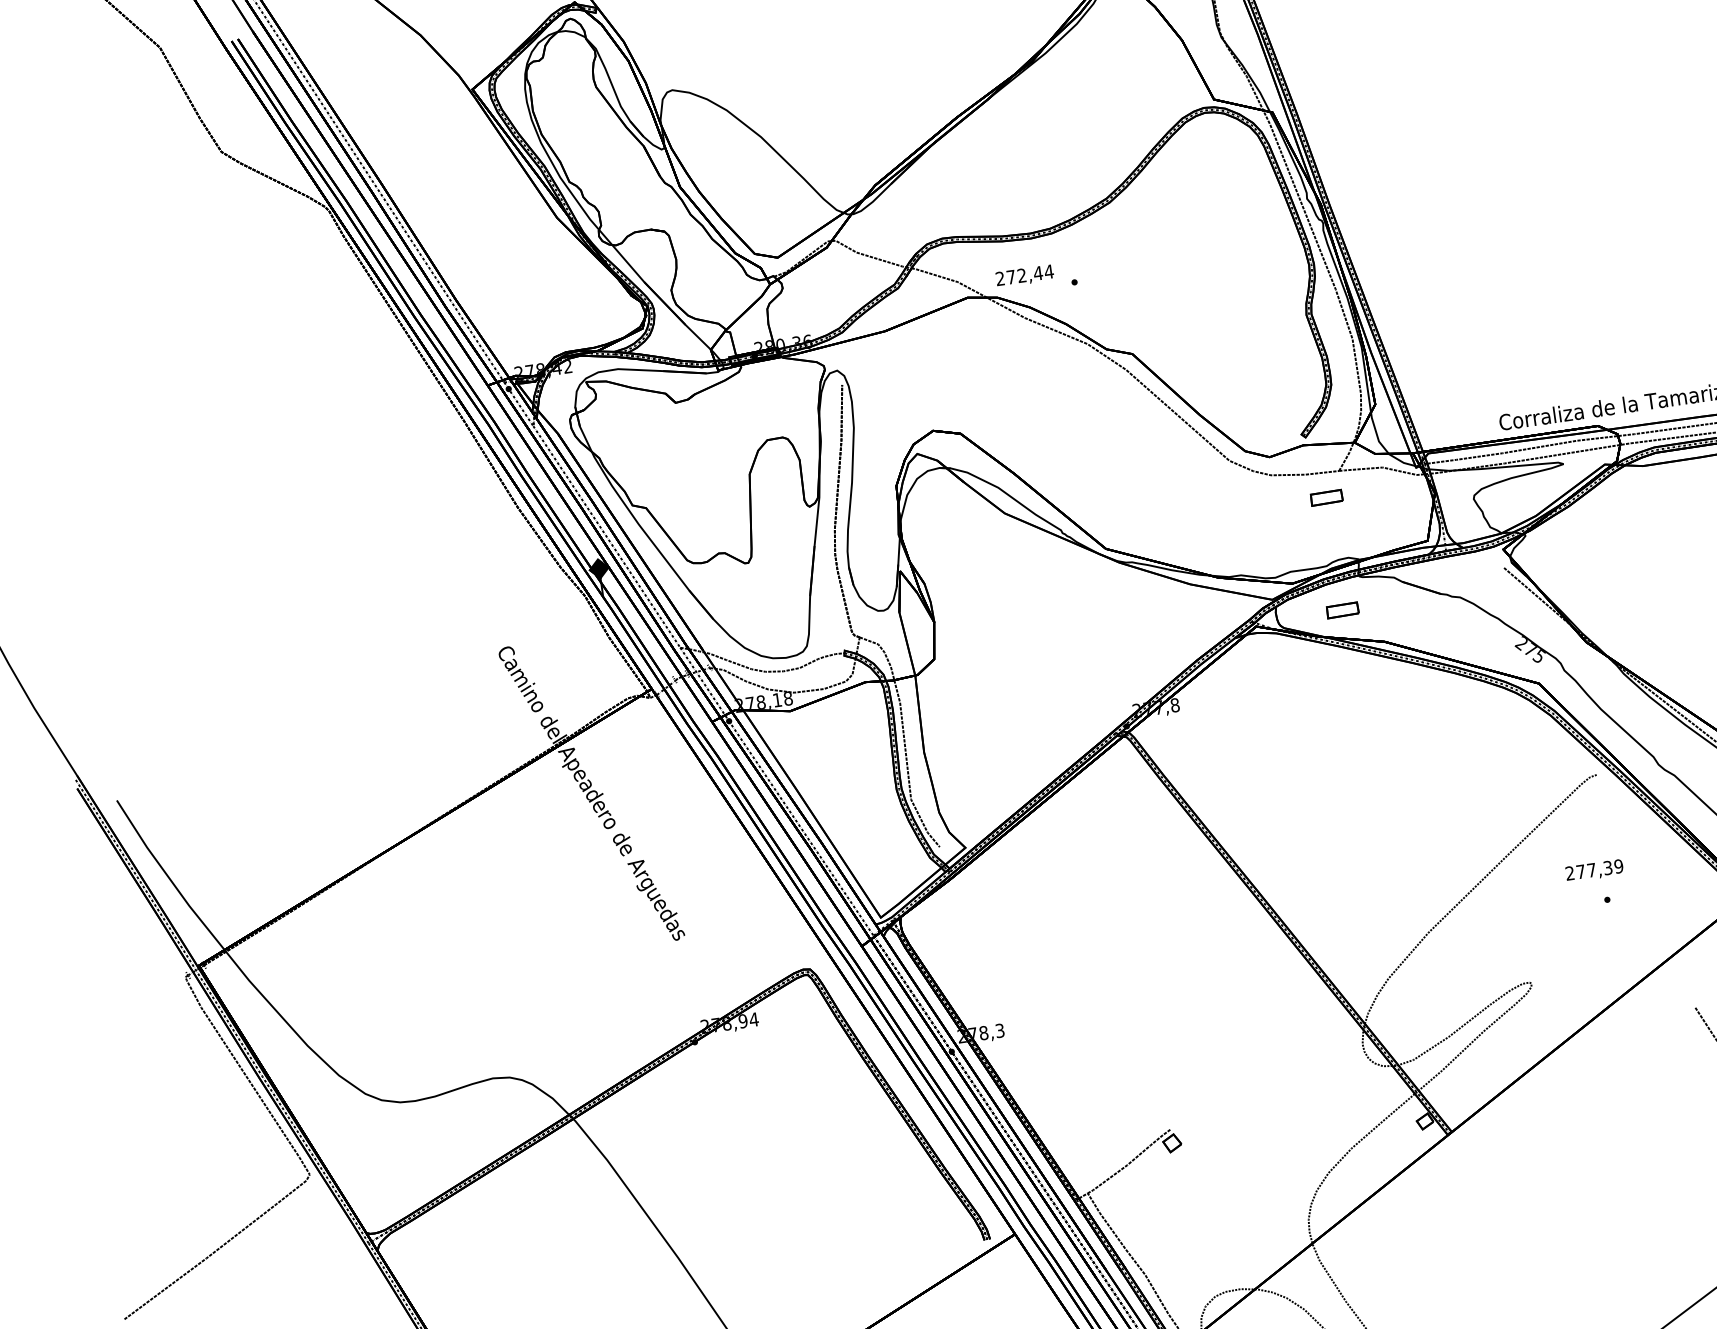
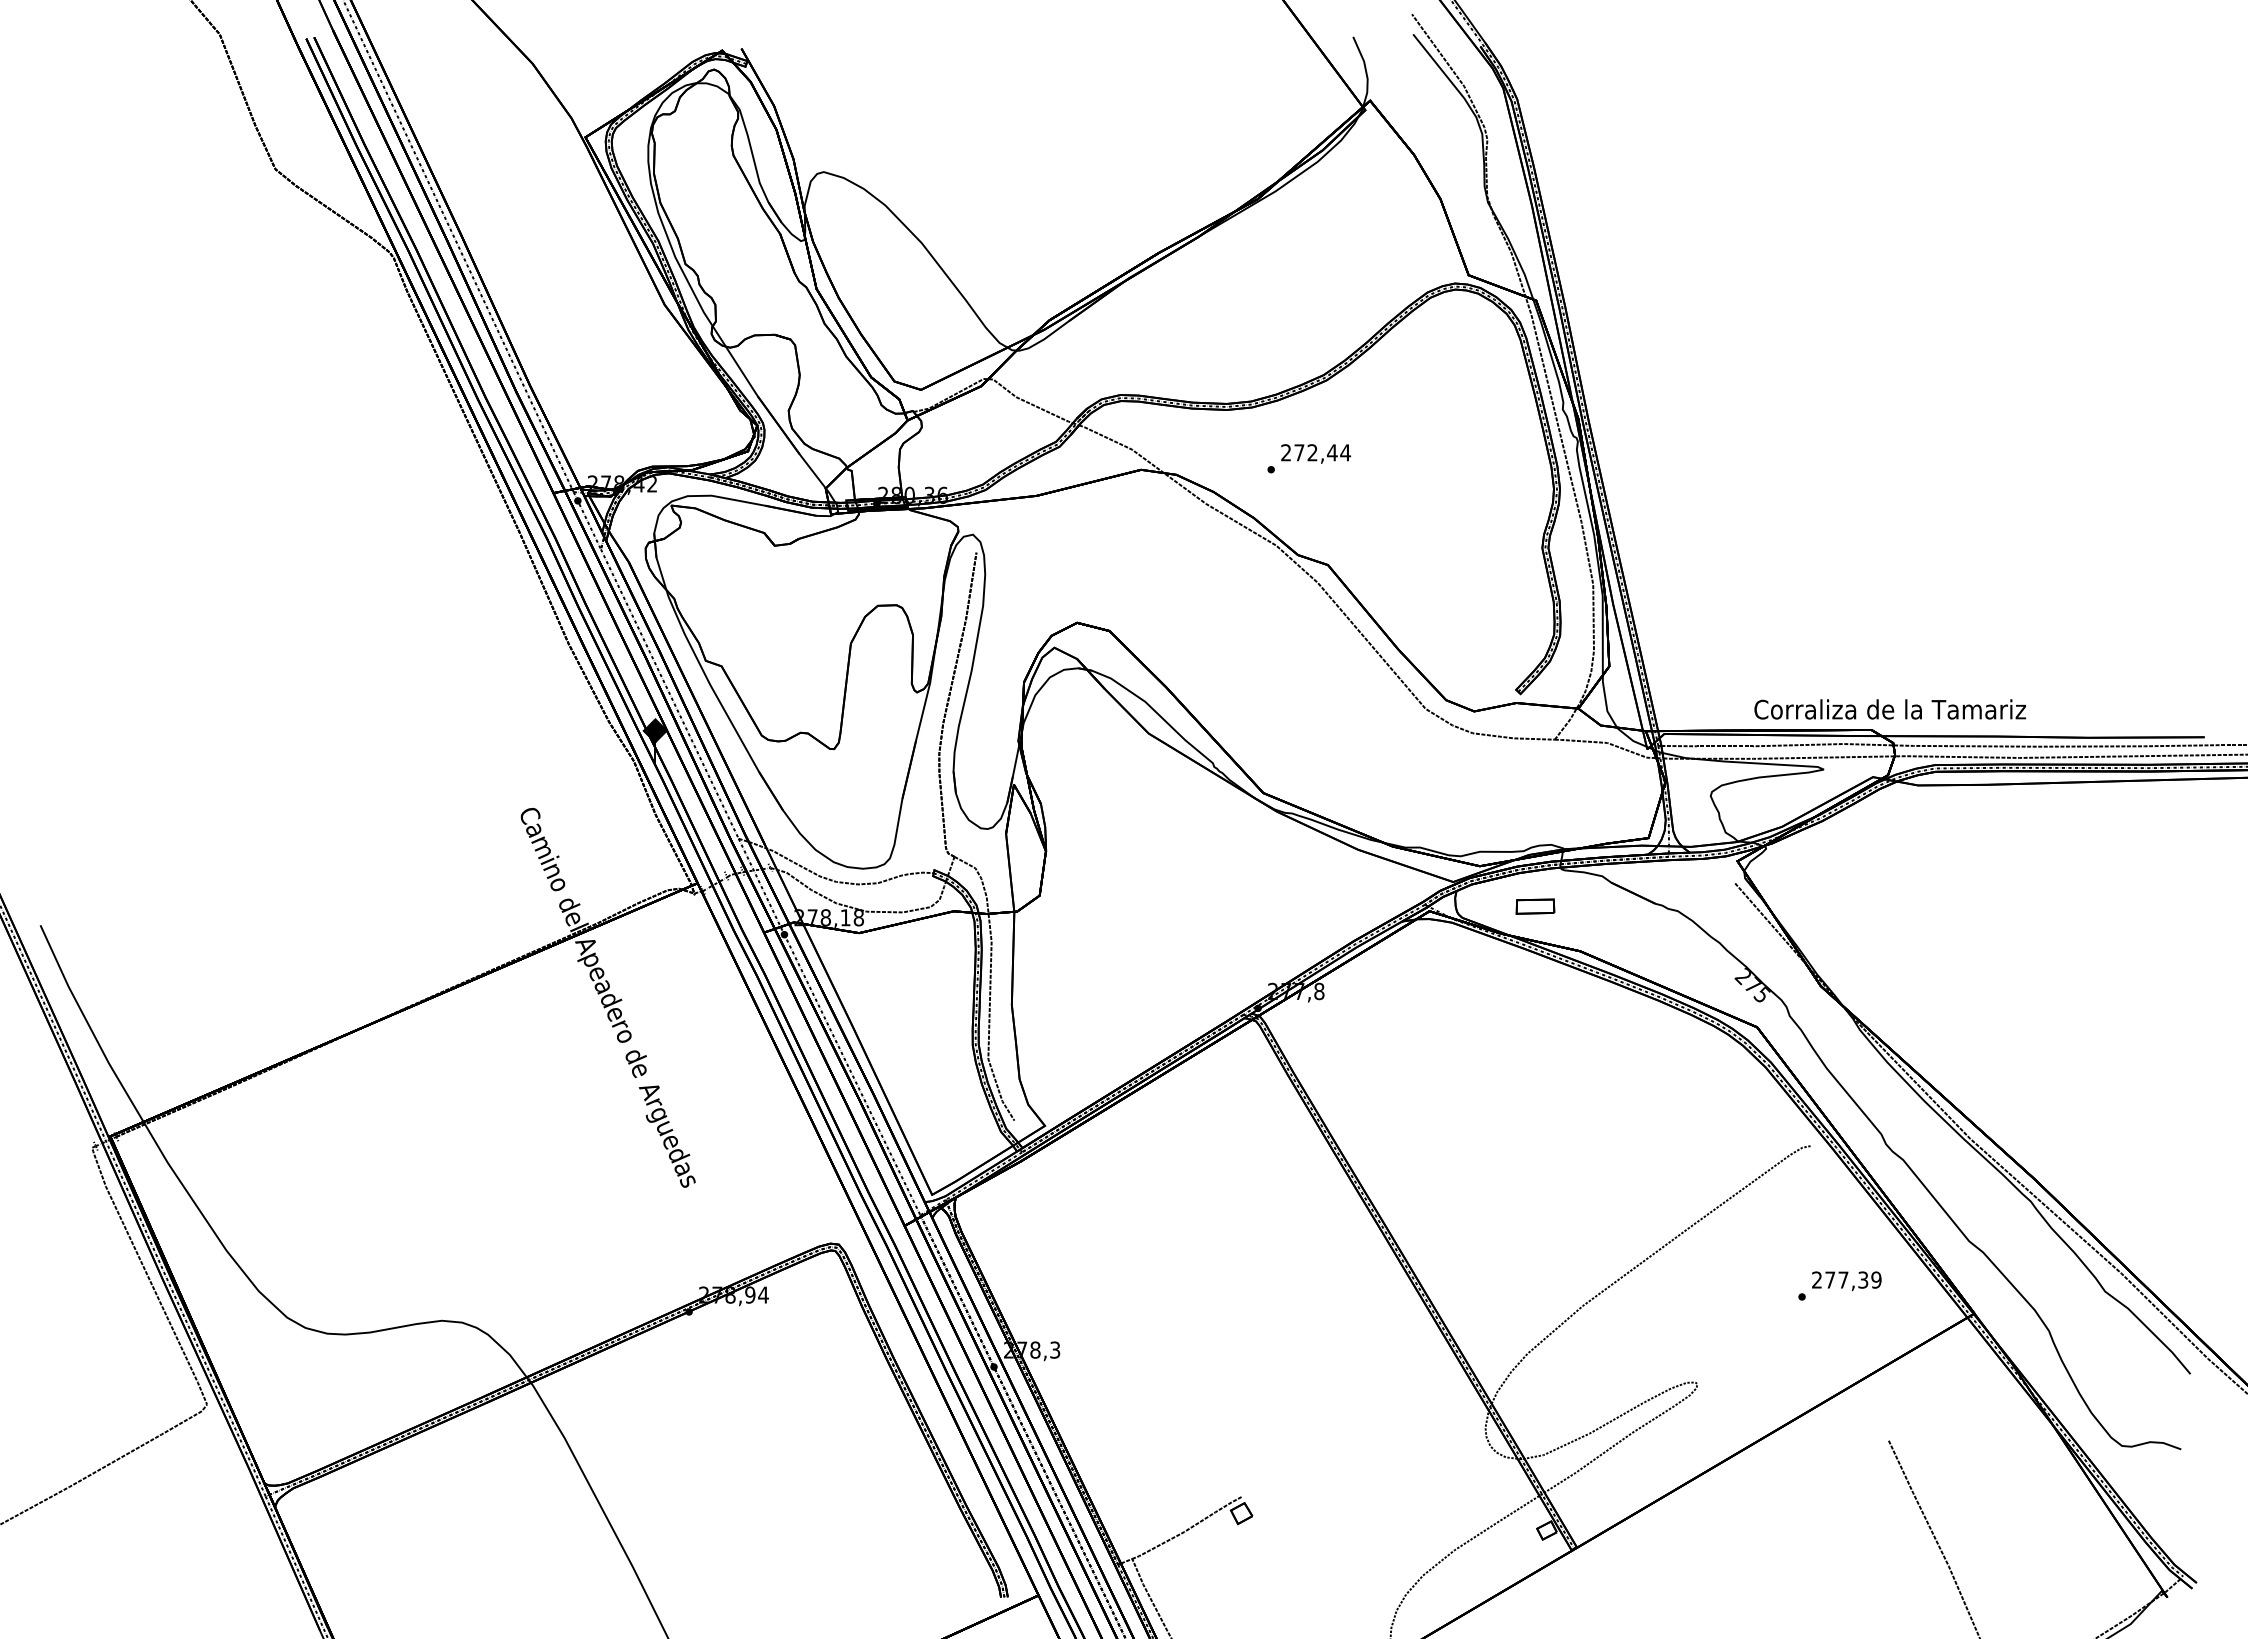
text: (1025, 275) -> (1316, 453), moved
part: (1326, 497) -> (1535, 769), removed
text: (1594, 871) -> (1846, 1281), moved

